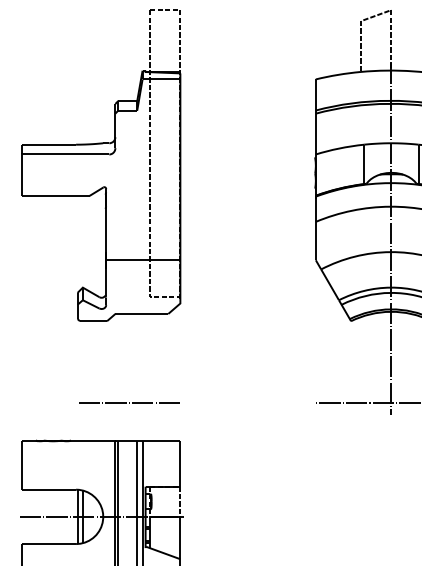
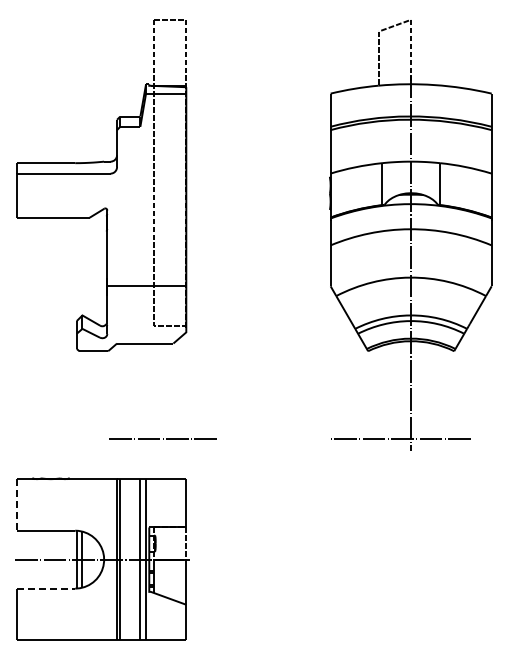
line: (128, 403) -> (162, 438), moved
line: (21, 466) -> (17, 505), solid -> dashed
line: (49, 543) -> (46, 588), solid -> dashed

